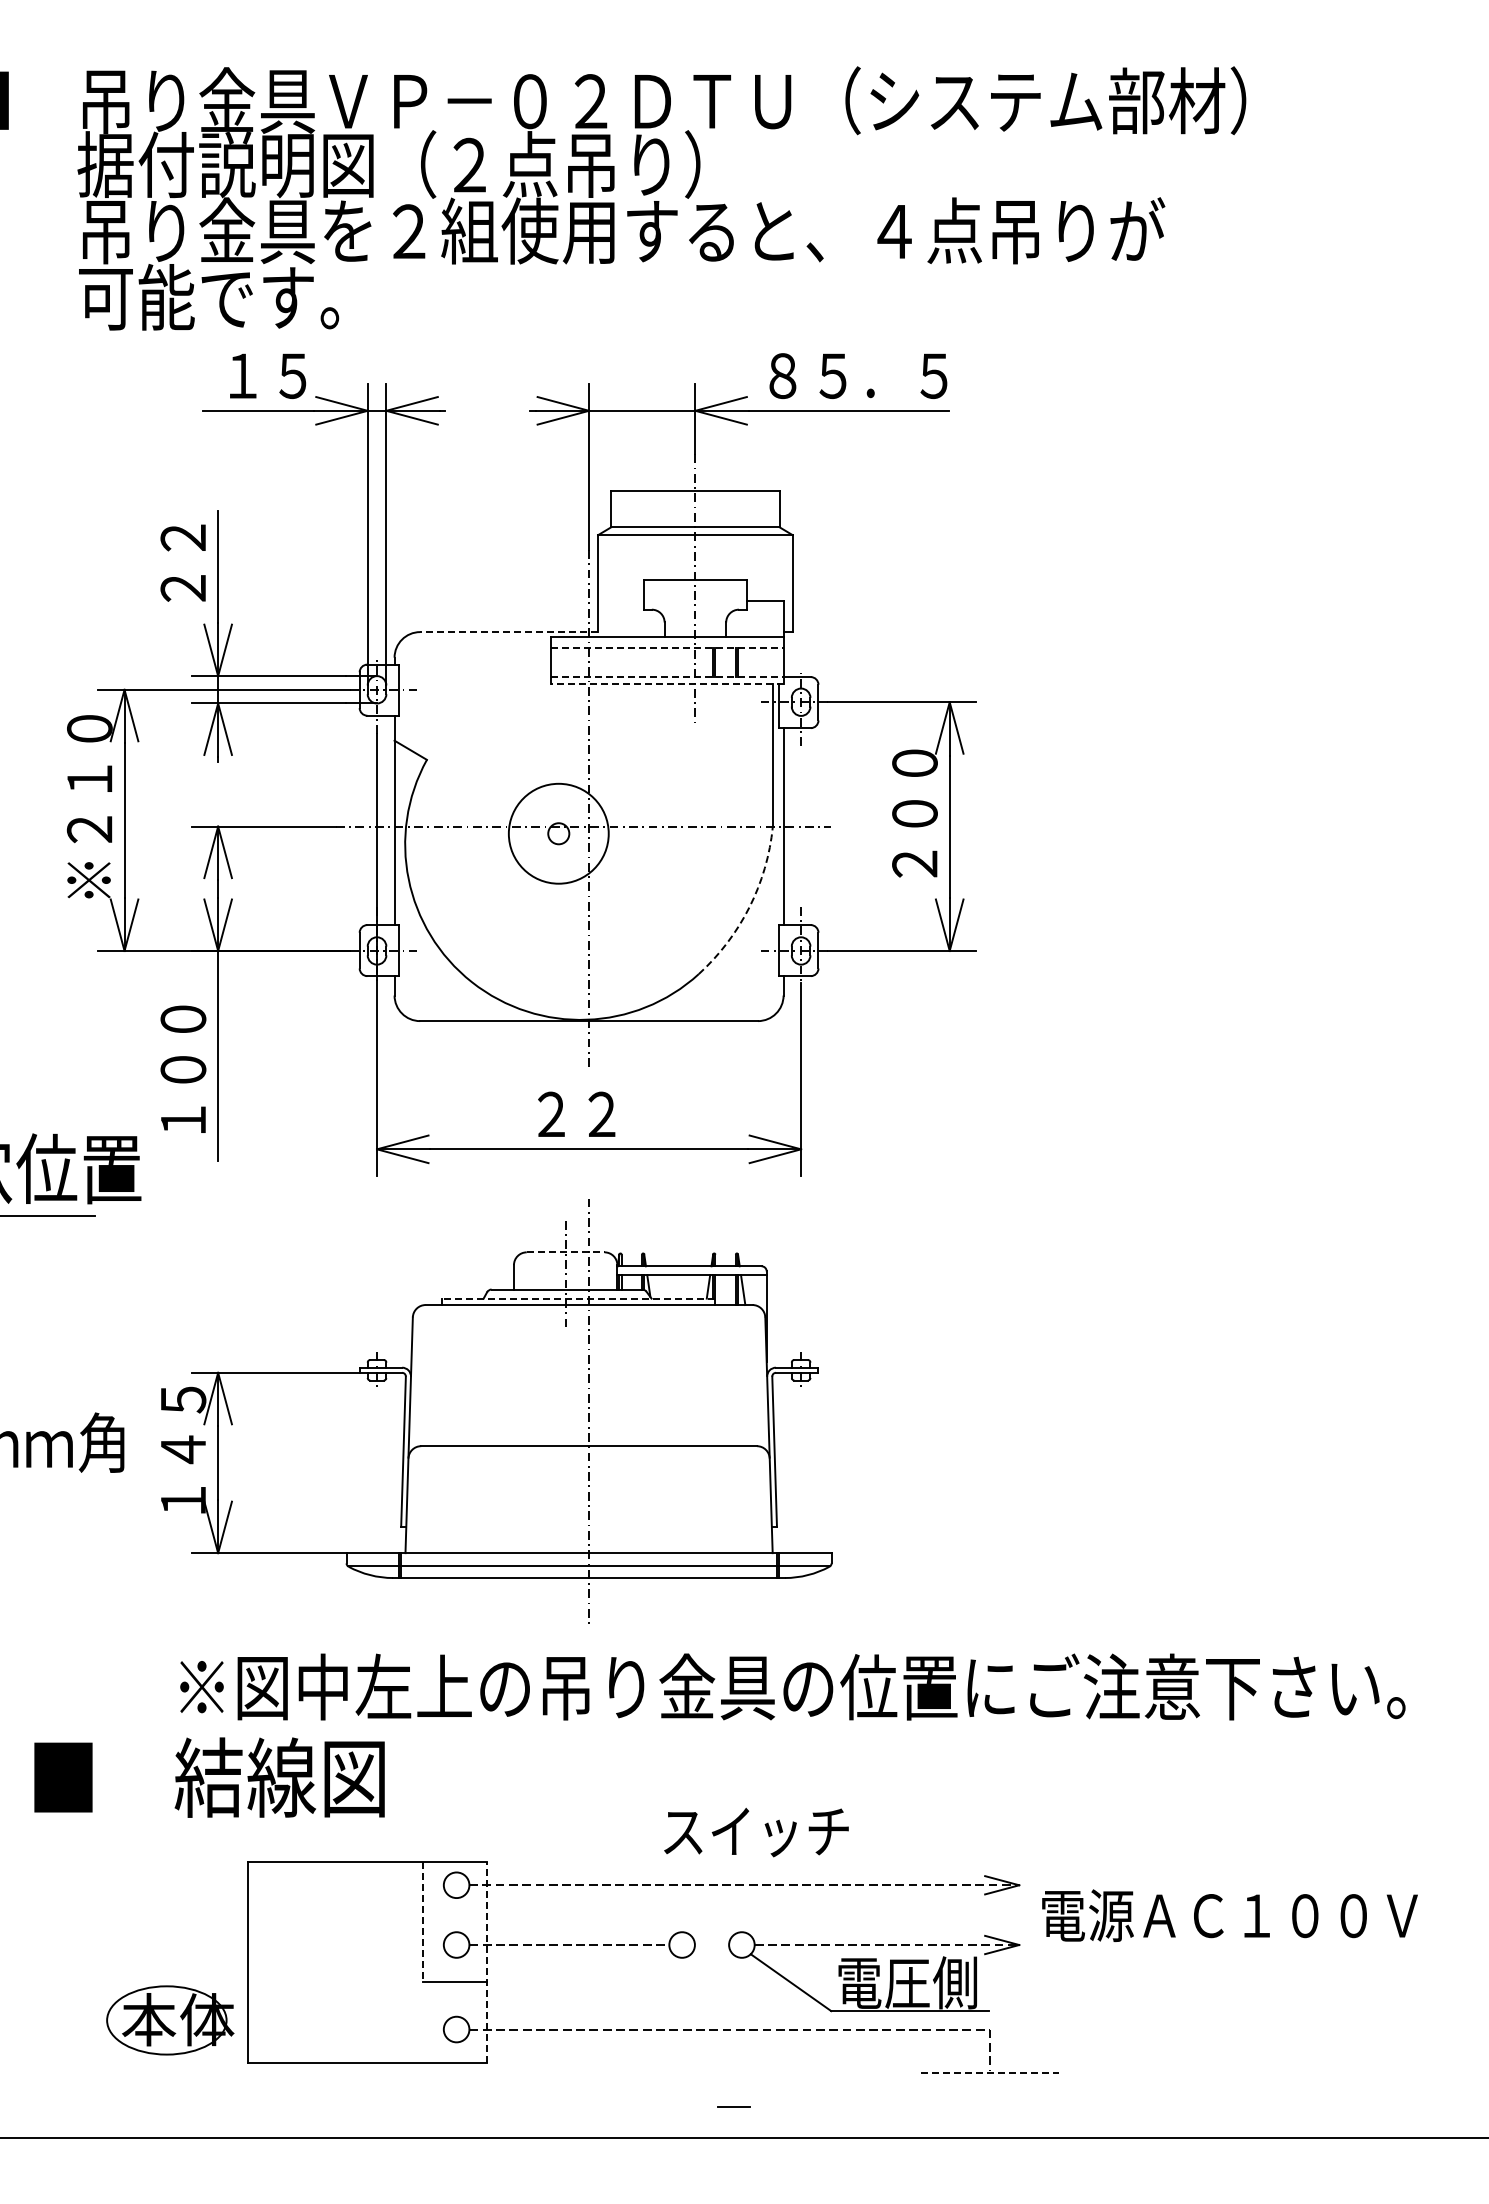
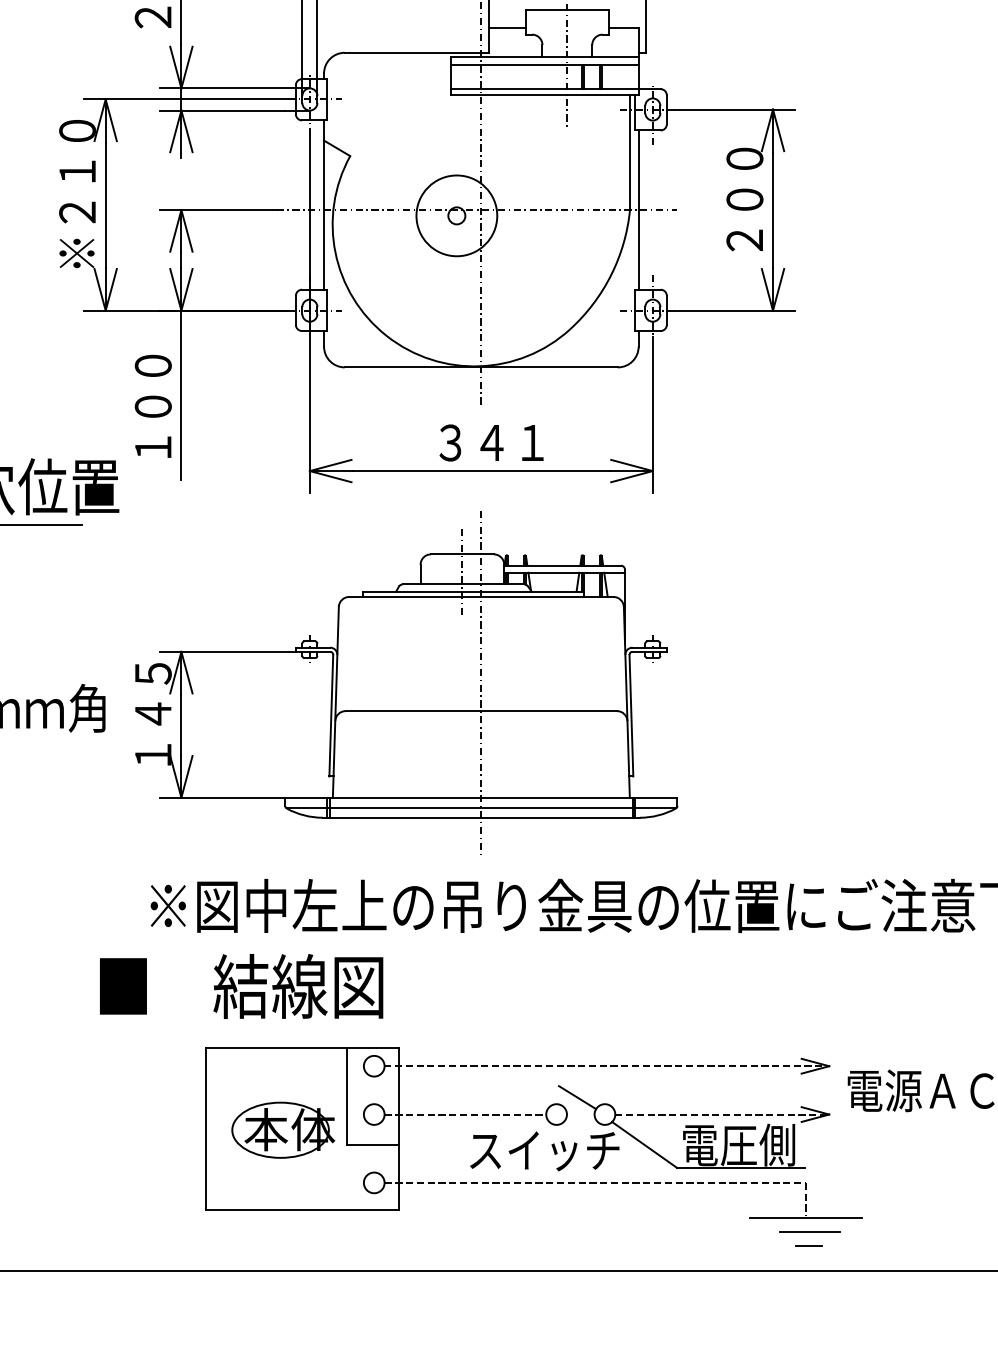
line: (621, 601) -> (507, 28), added
line: (509, 632) -> (417, 53), dashed -> solid
line: (668, 647) -> (545, 65), dashed -> solid
line: (668, 676) -> (545, 88), dashed -> solid
line: (667, 684) -> (544, 95), dashed -> solid
arc: (749, 907) -> (611, 275), dashed -> solid
text: (601, 1114) -> (491, 442), ２２ -> ３４１
line: (565, 1252) -> (462, 554), dashed -> solid
line: (578, 1298) -> (472, 591), dashed -> solid
text: (209, 1777) -> (241, 986), moved
text: (756, 1832) -> (544, 1151), moved
line: (422, 1922) -> (346, 1096), dashed -> solid
line: (708, 1923) -> (577, 1097), added
line: (487, 1962) -> (399, 1128), dashed -> solid
part: (170, 2020) -> (283, 1130), moved
line: (990, 2073) -> (805, 1218), dashed -> solid
line: (995, 2090) -> (810, 1232), added
line: (733, 2106) -> (808, 1245), moved

